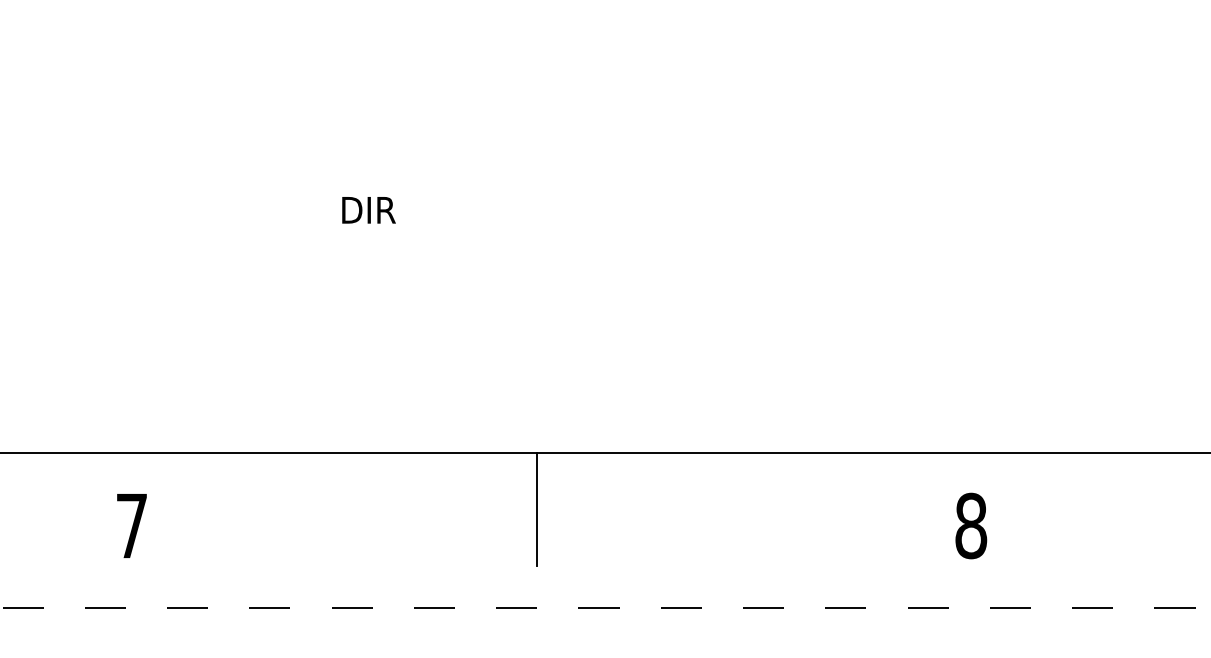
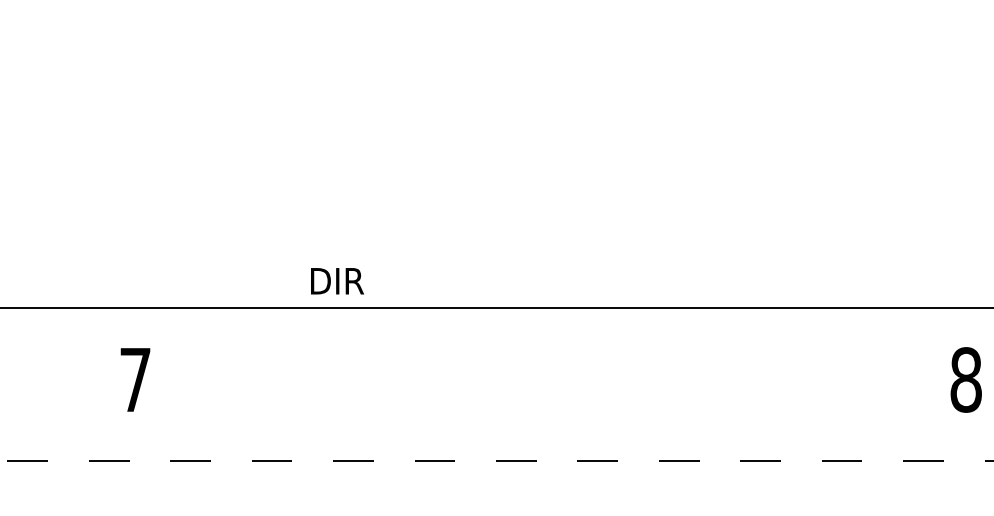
text: (368, 210) -> (336, 281), moved
line: (537, 509) -> (536, 363), removed

